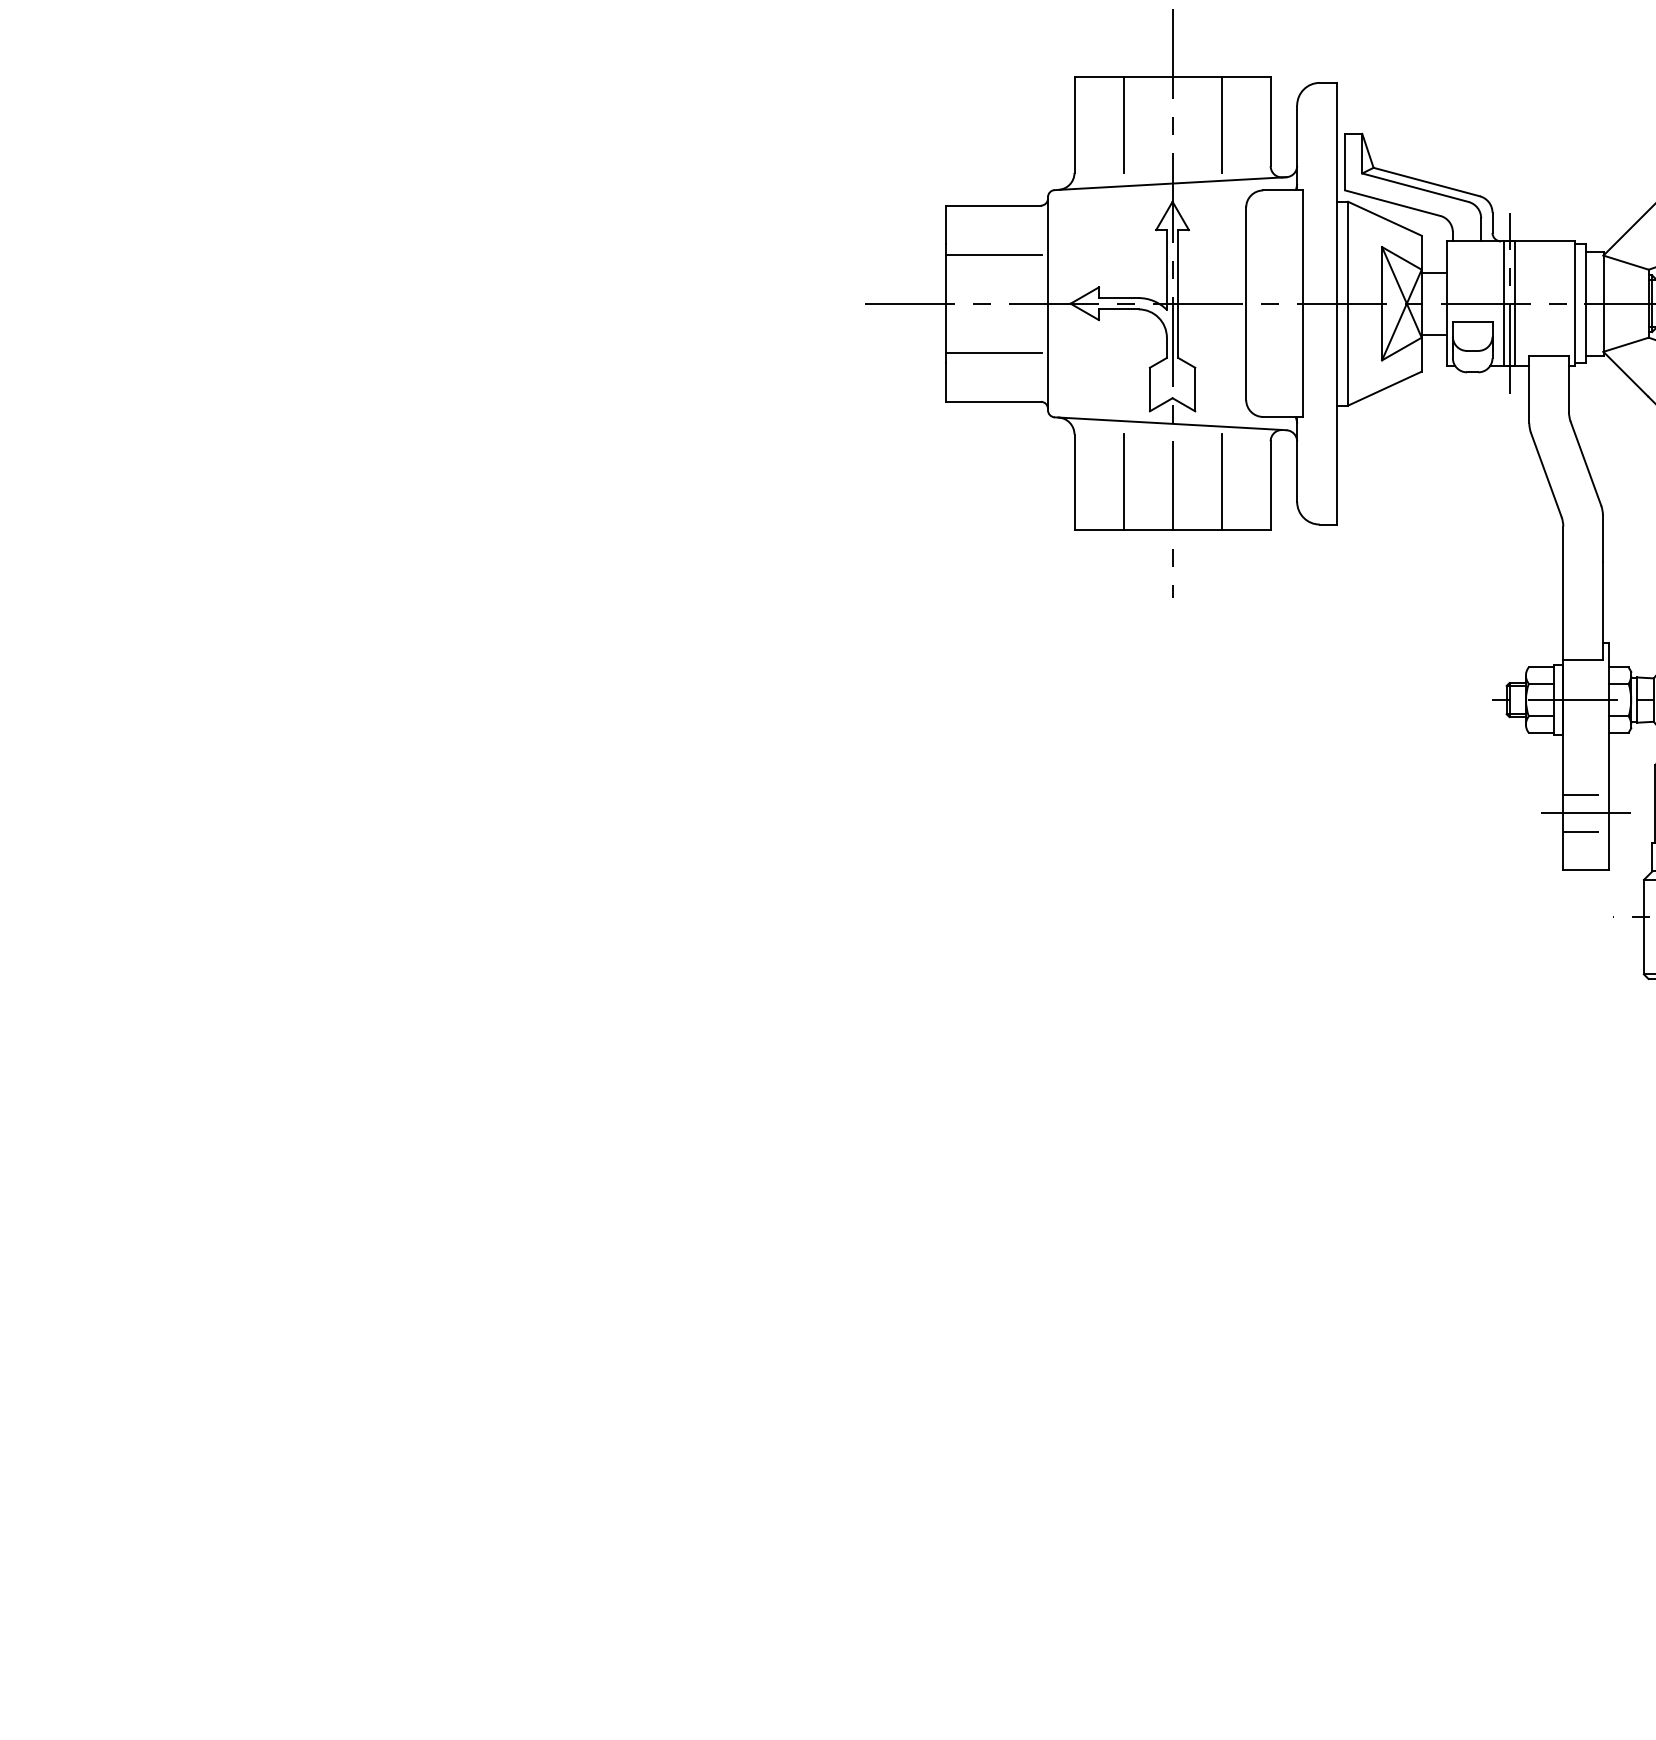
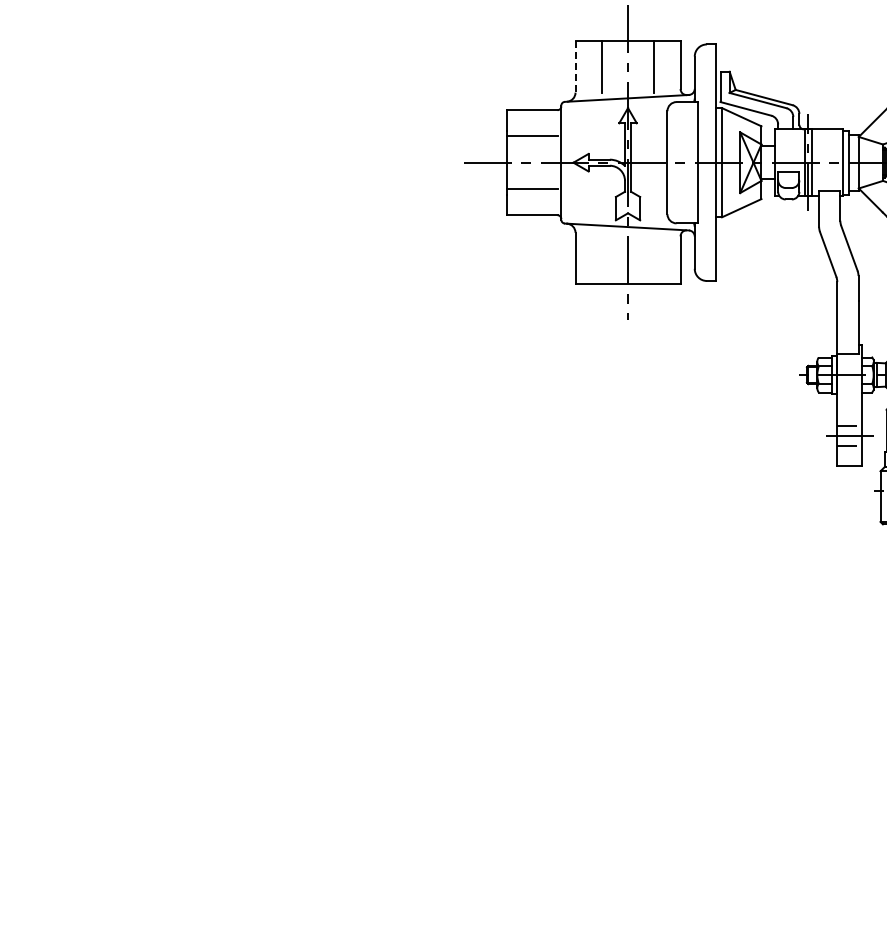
line: (1074, 125) -> (575, 67), solid -> dashed
line: (1123, 482) -> (601, 258), removed
line: (1221, 482) -> (654, 258), removed

